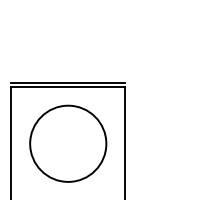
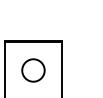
circle: (68, 143) -> (33, 70), size x0.6

